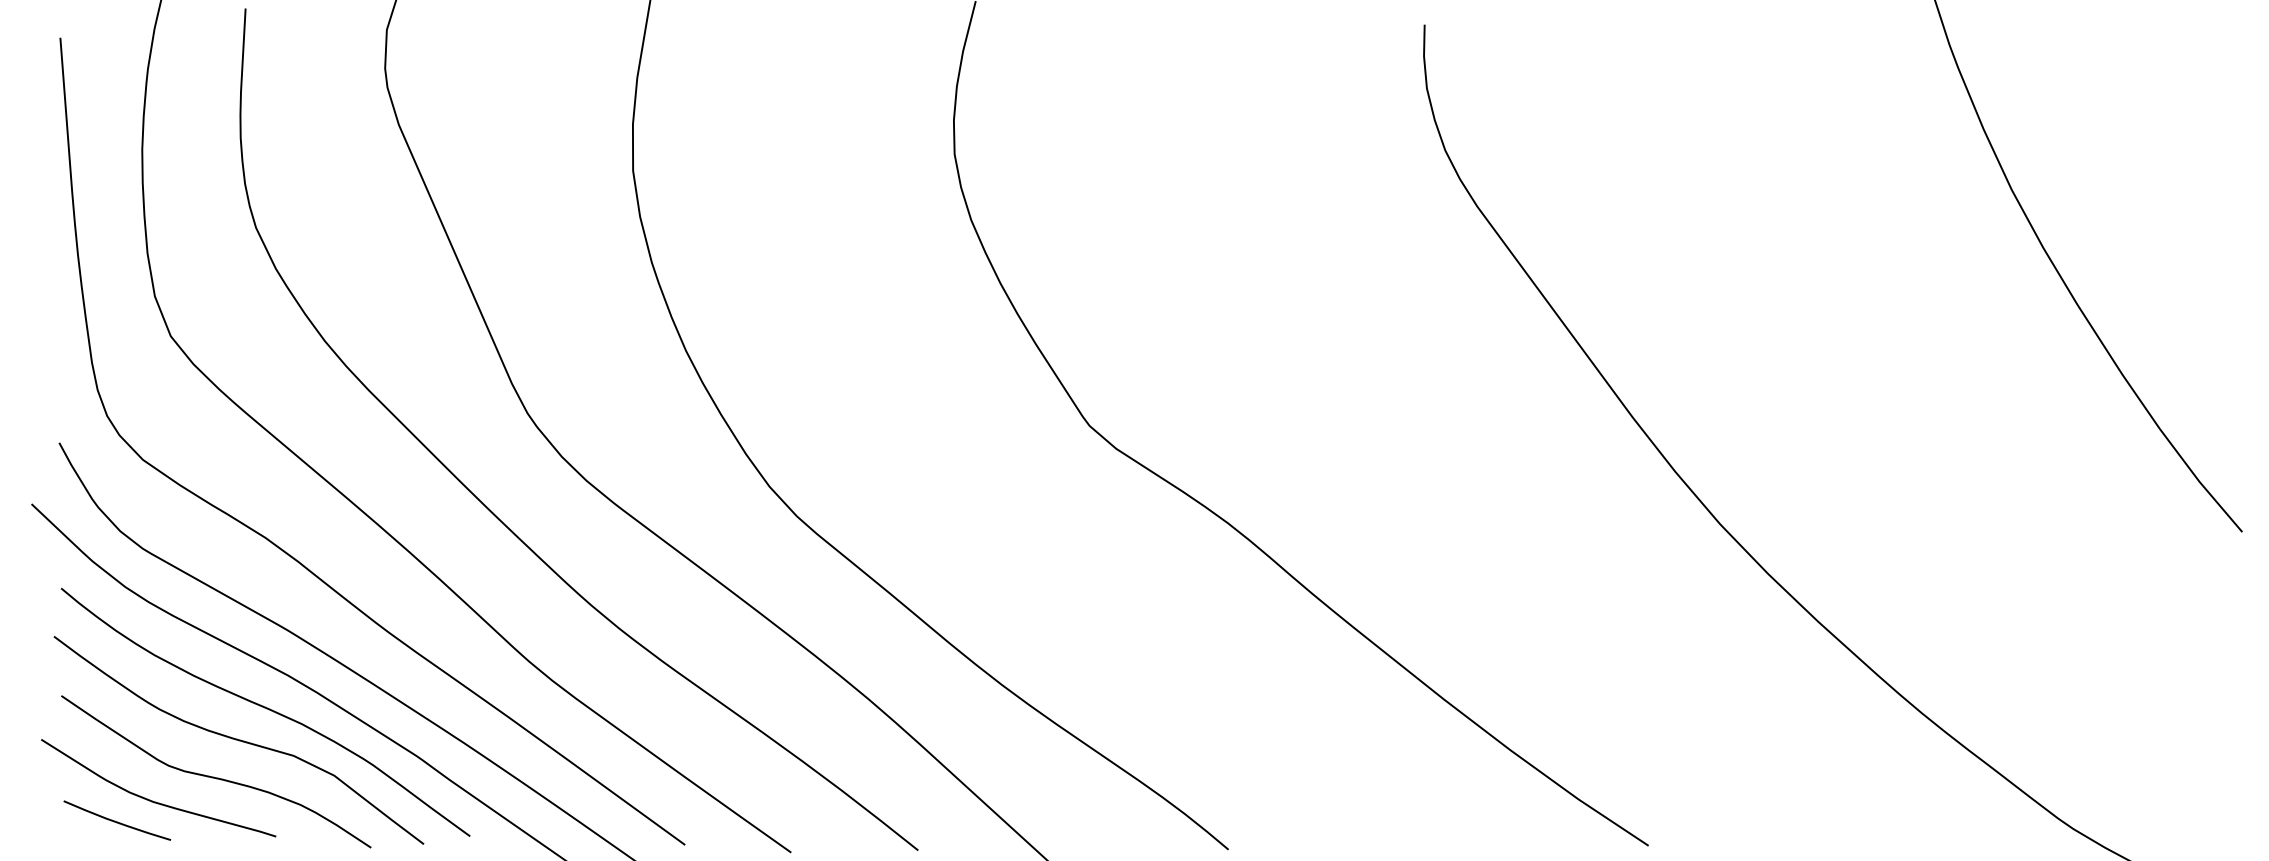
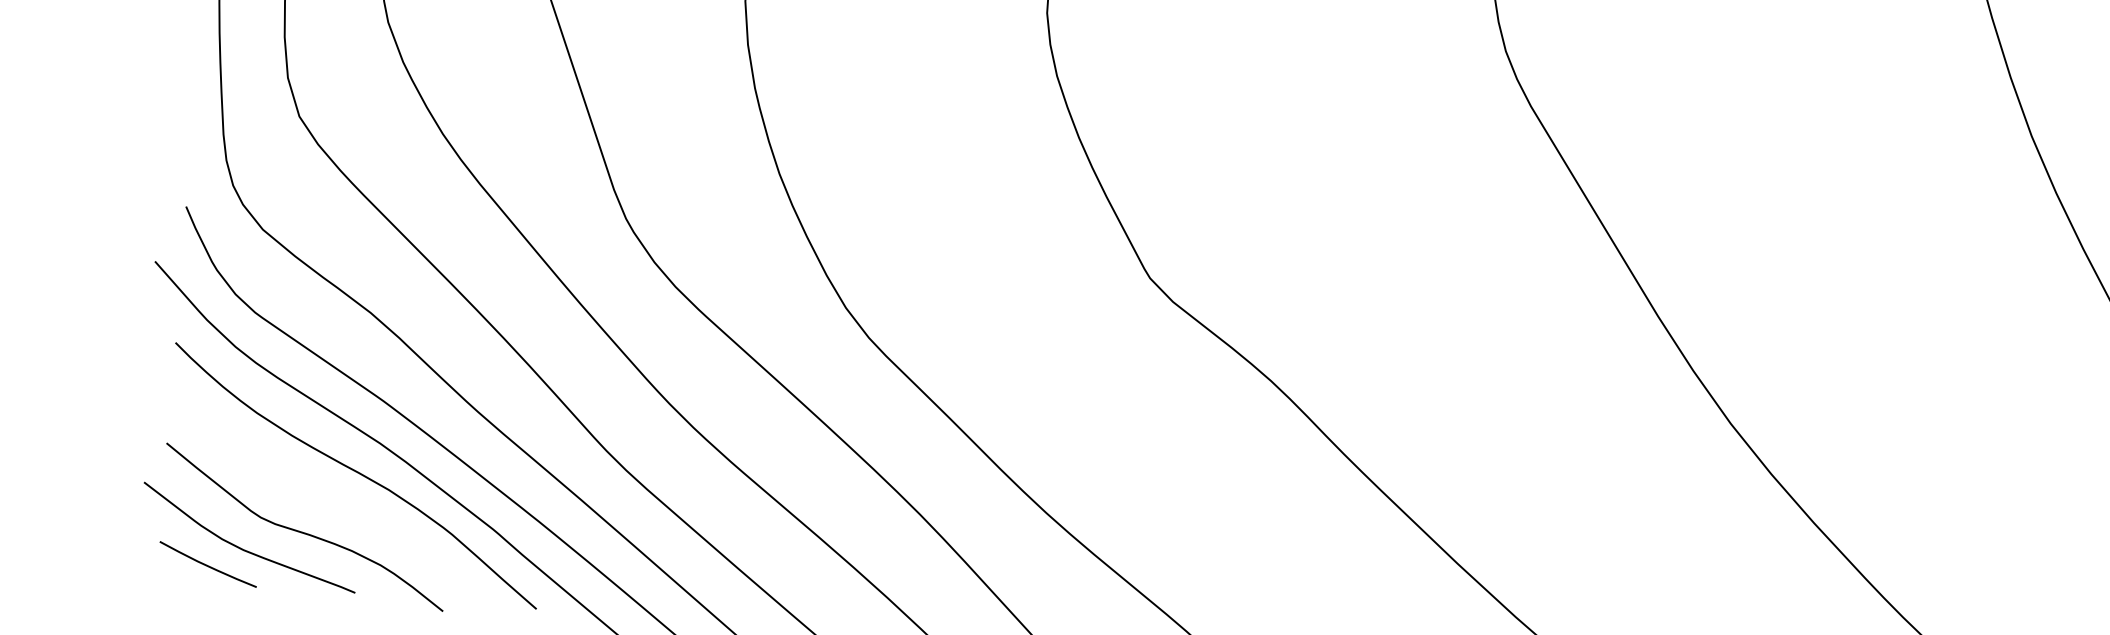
curve: (238, 740) -> (328, 499), removed

